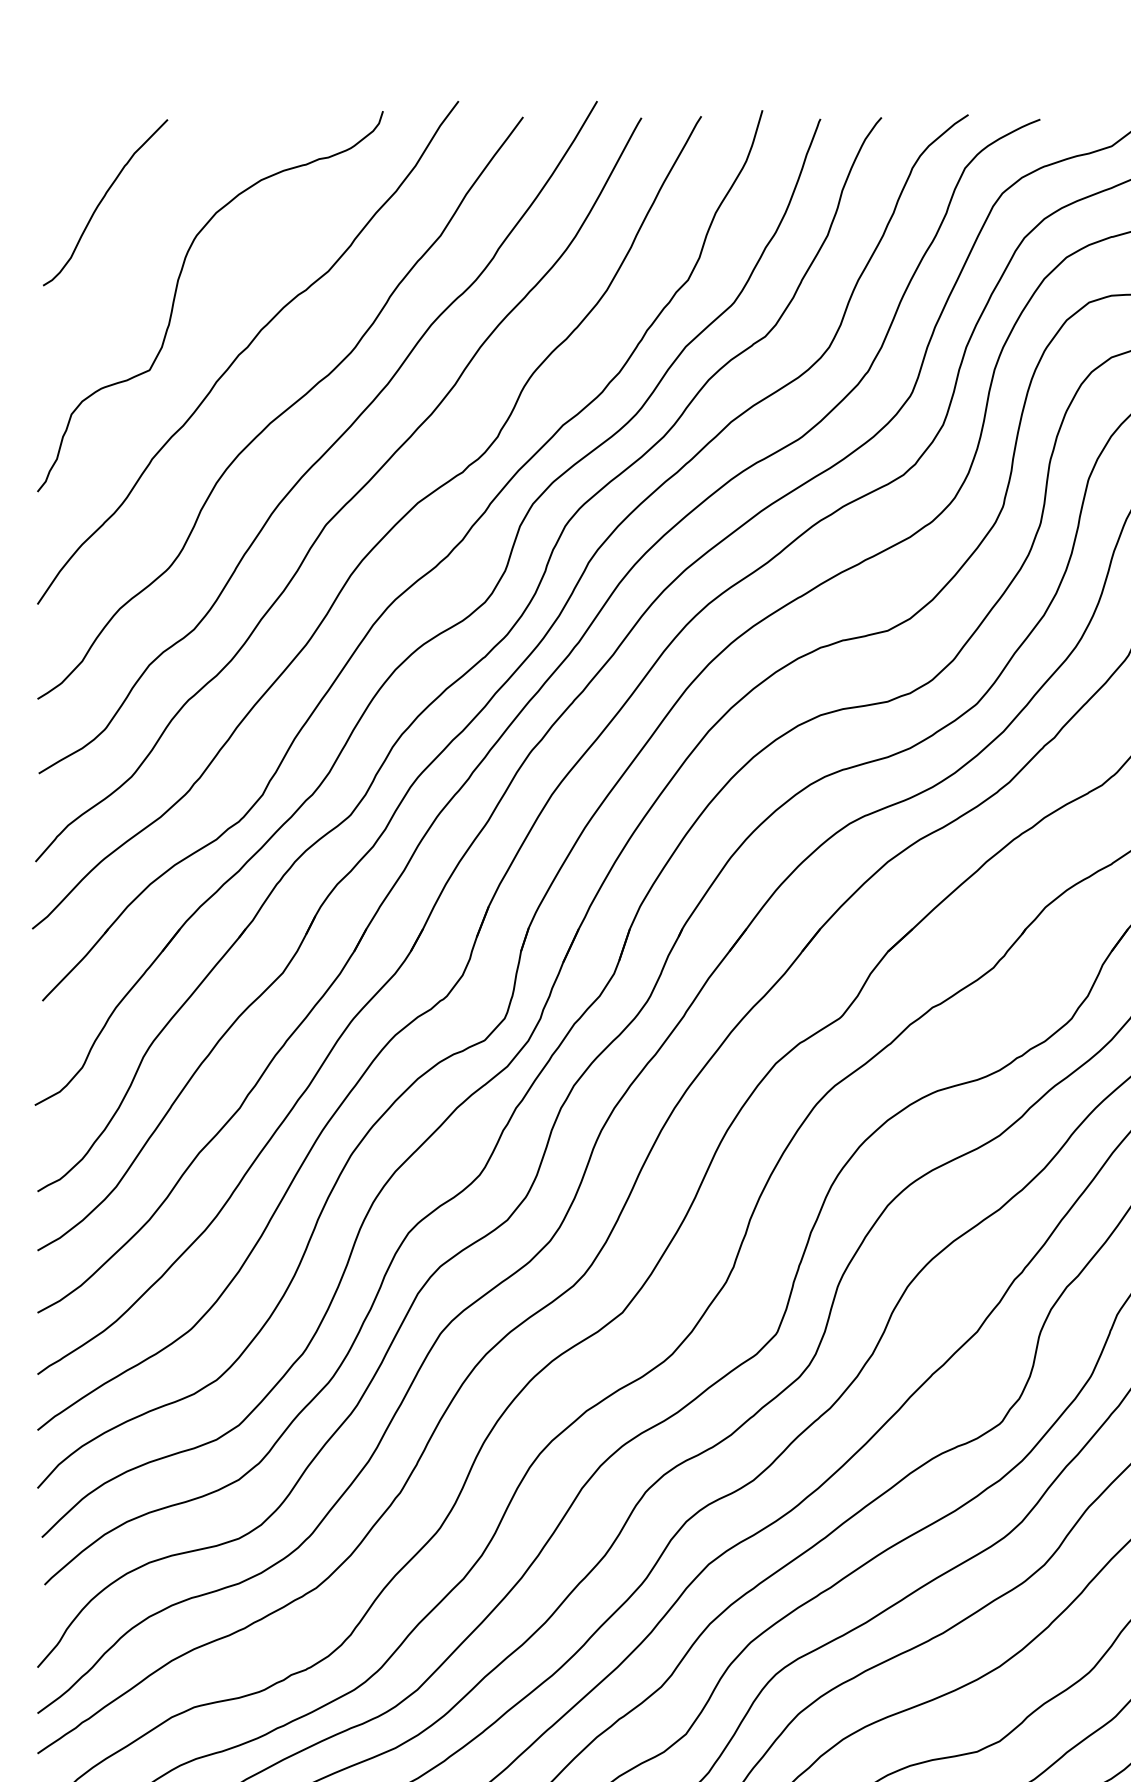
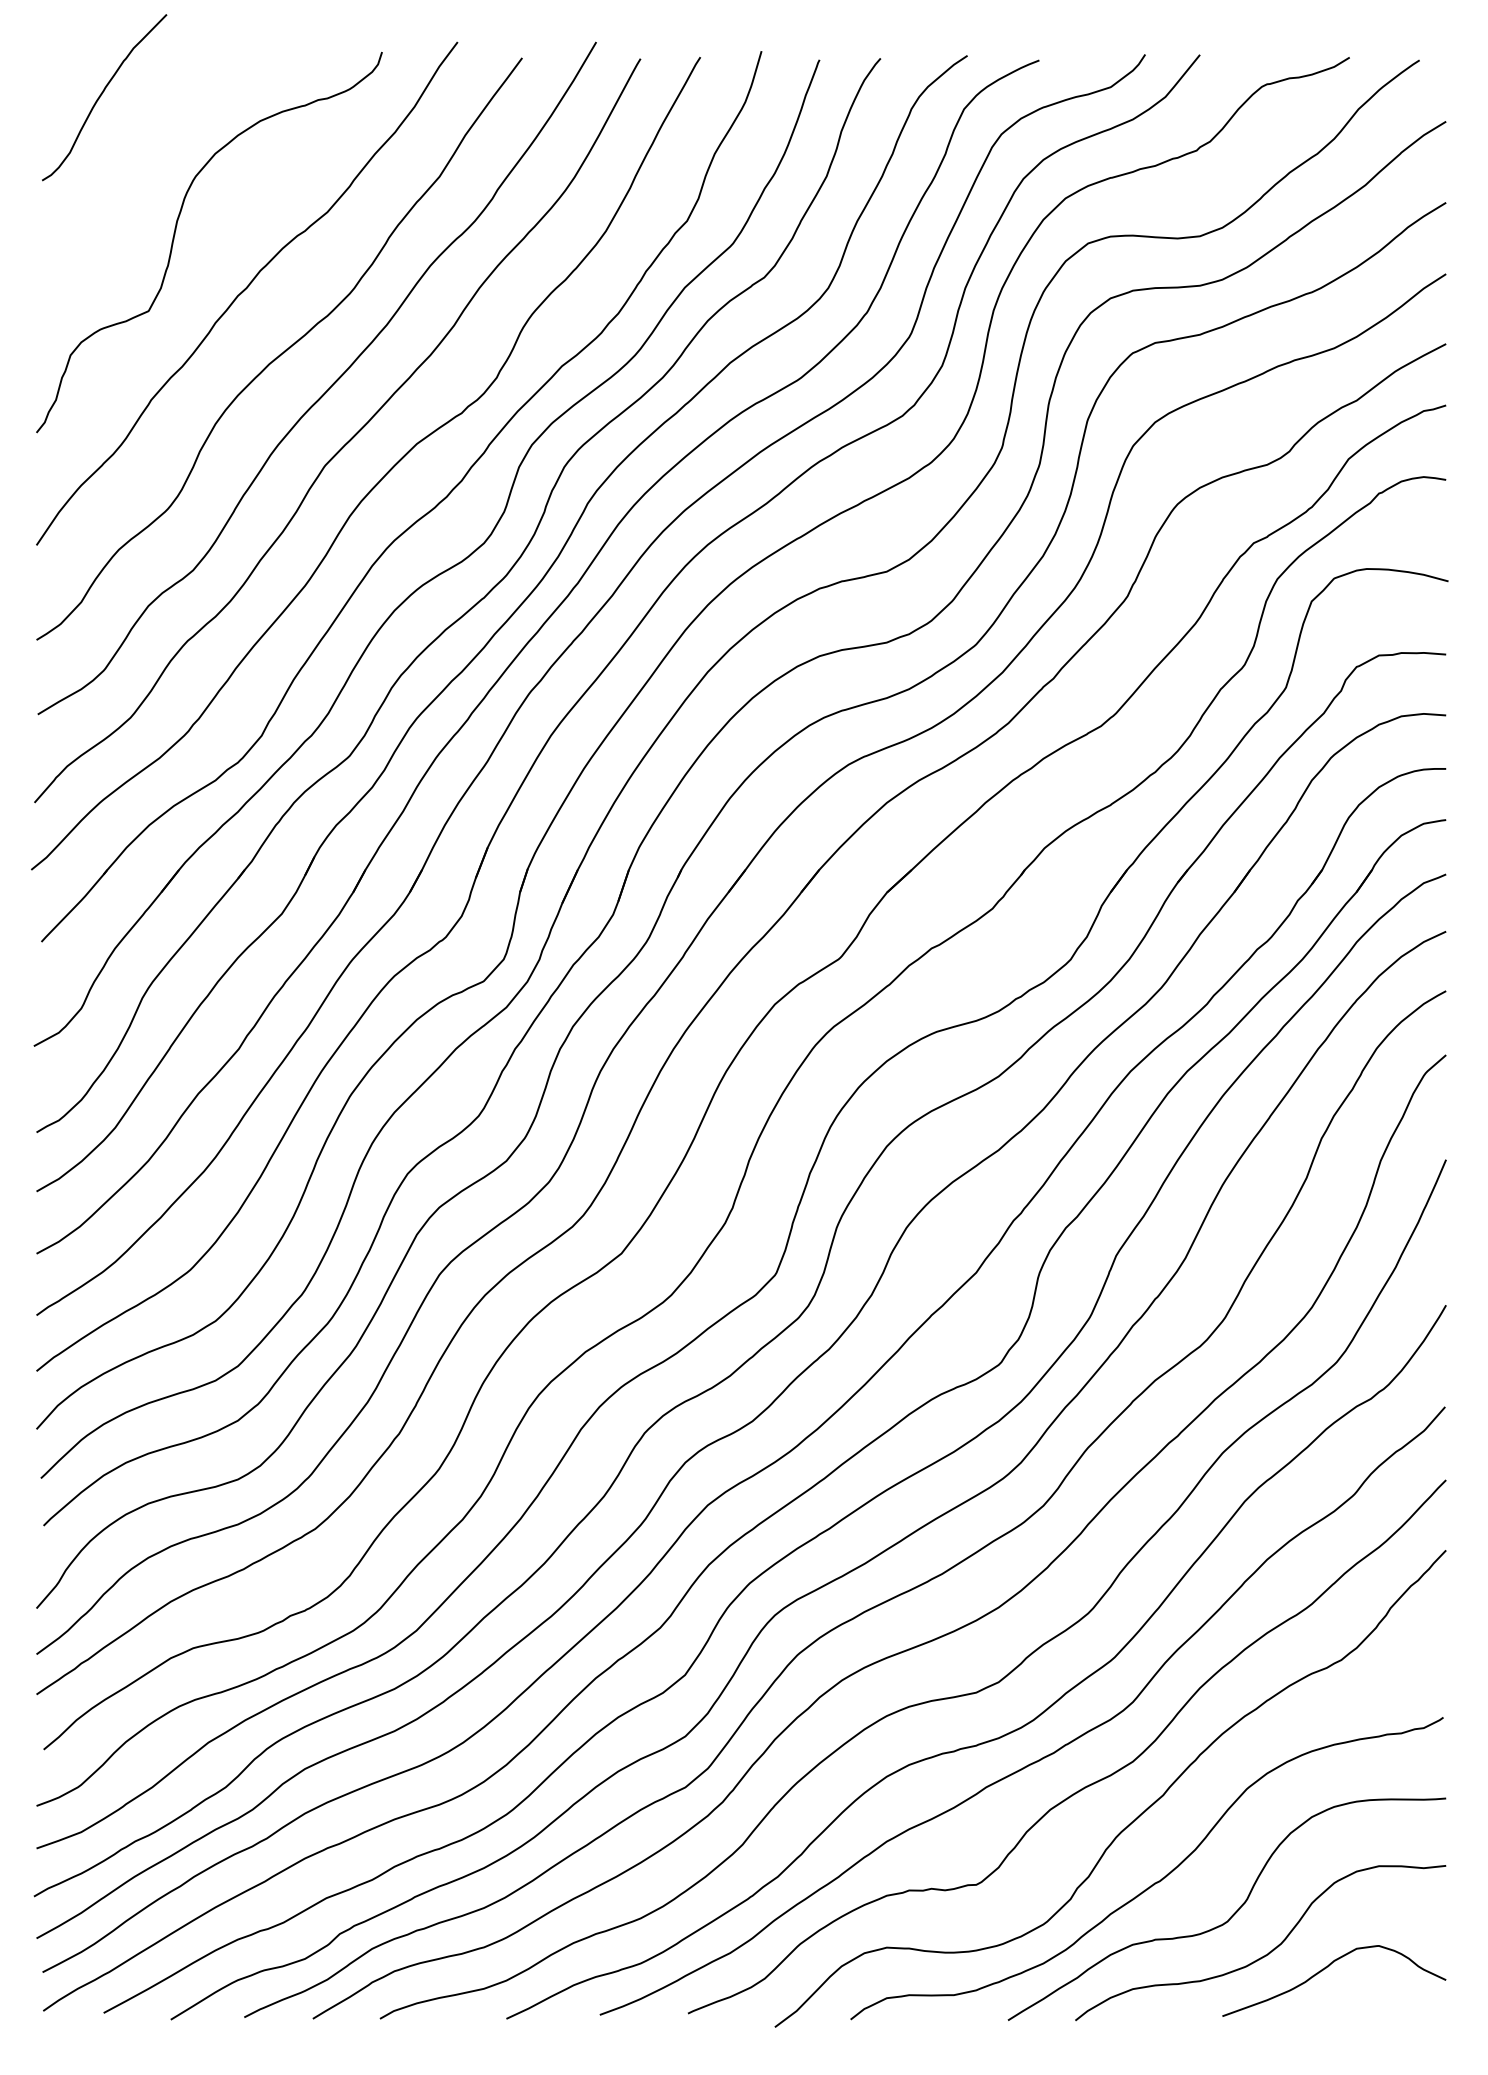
curve: (102, 201) -> (101, 96), moved

